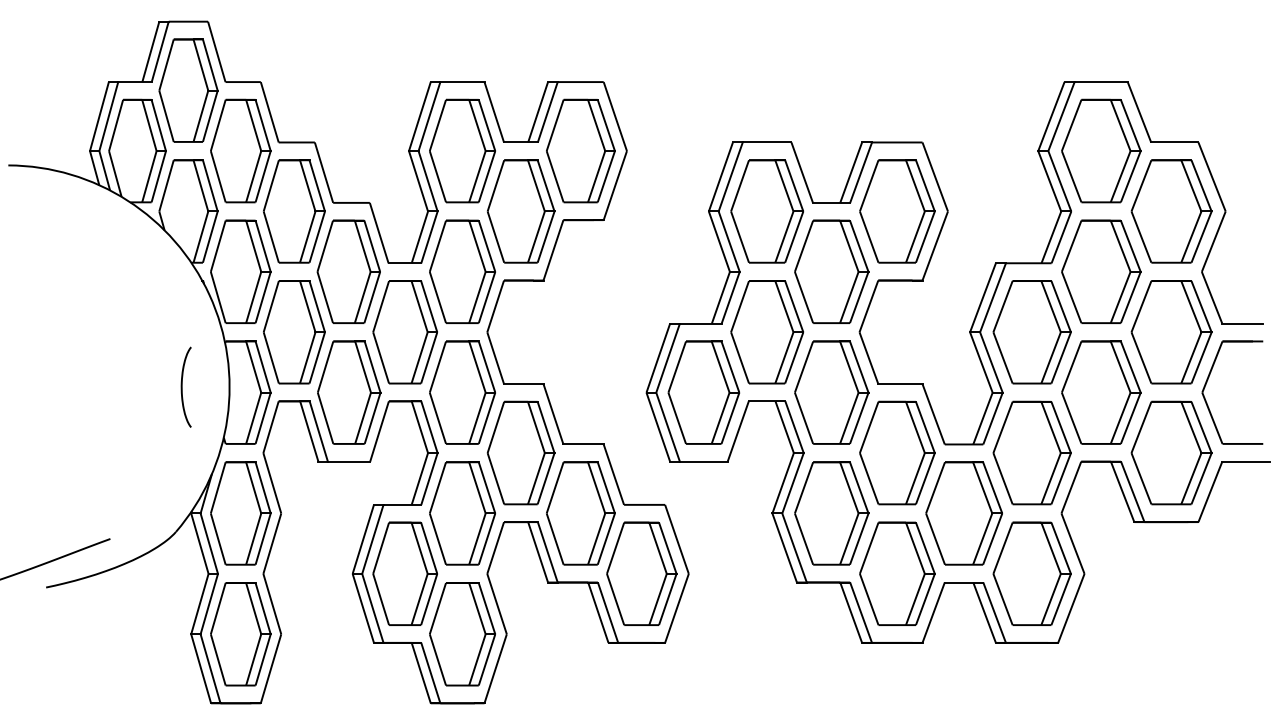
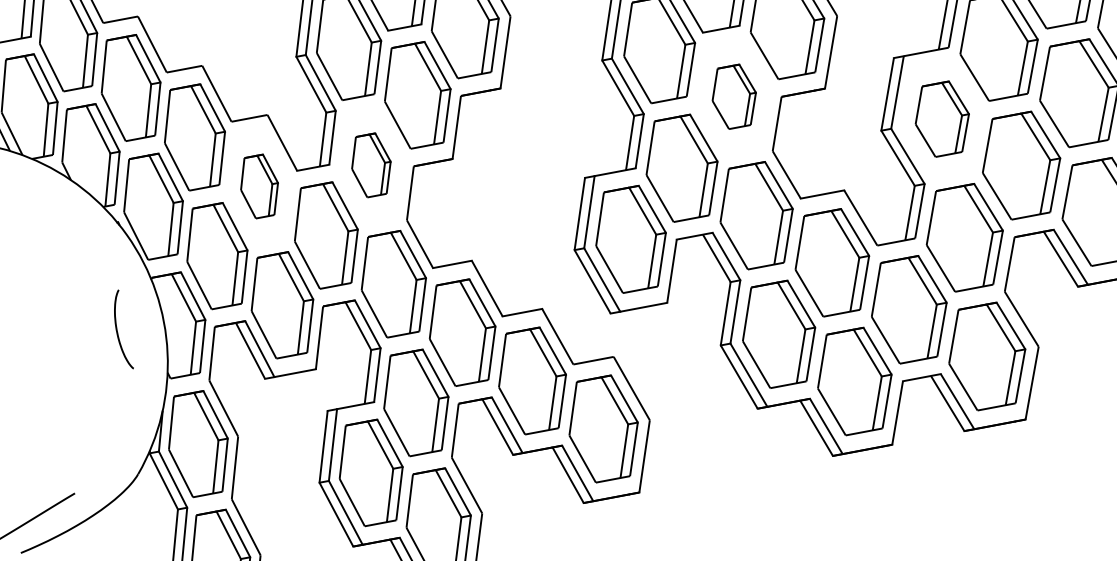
part: (348, 271) -> (259, 186), size x0.6
part: (462, 271) -> (371, 165), size x0.6
part: (831, 271) -> (733, 96), size x0.6
part: (1031, 332) -> (941, 119), size x0.7

